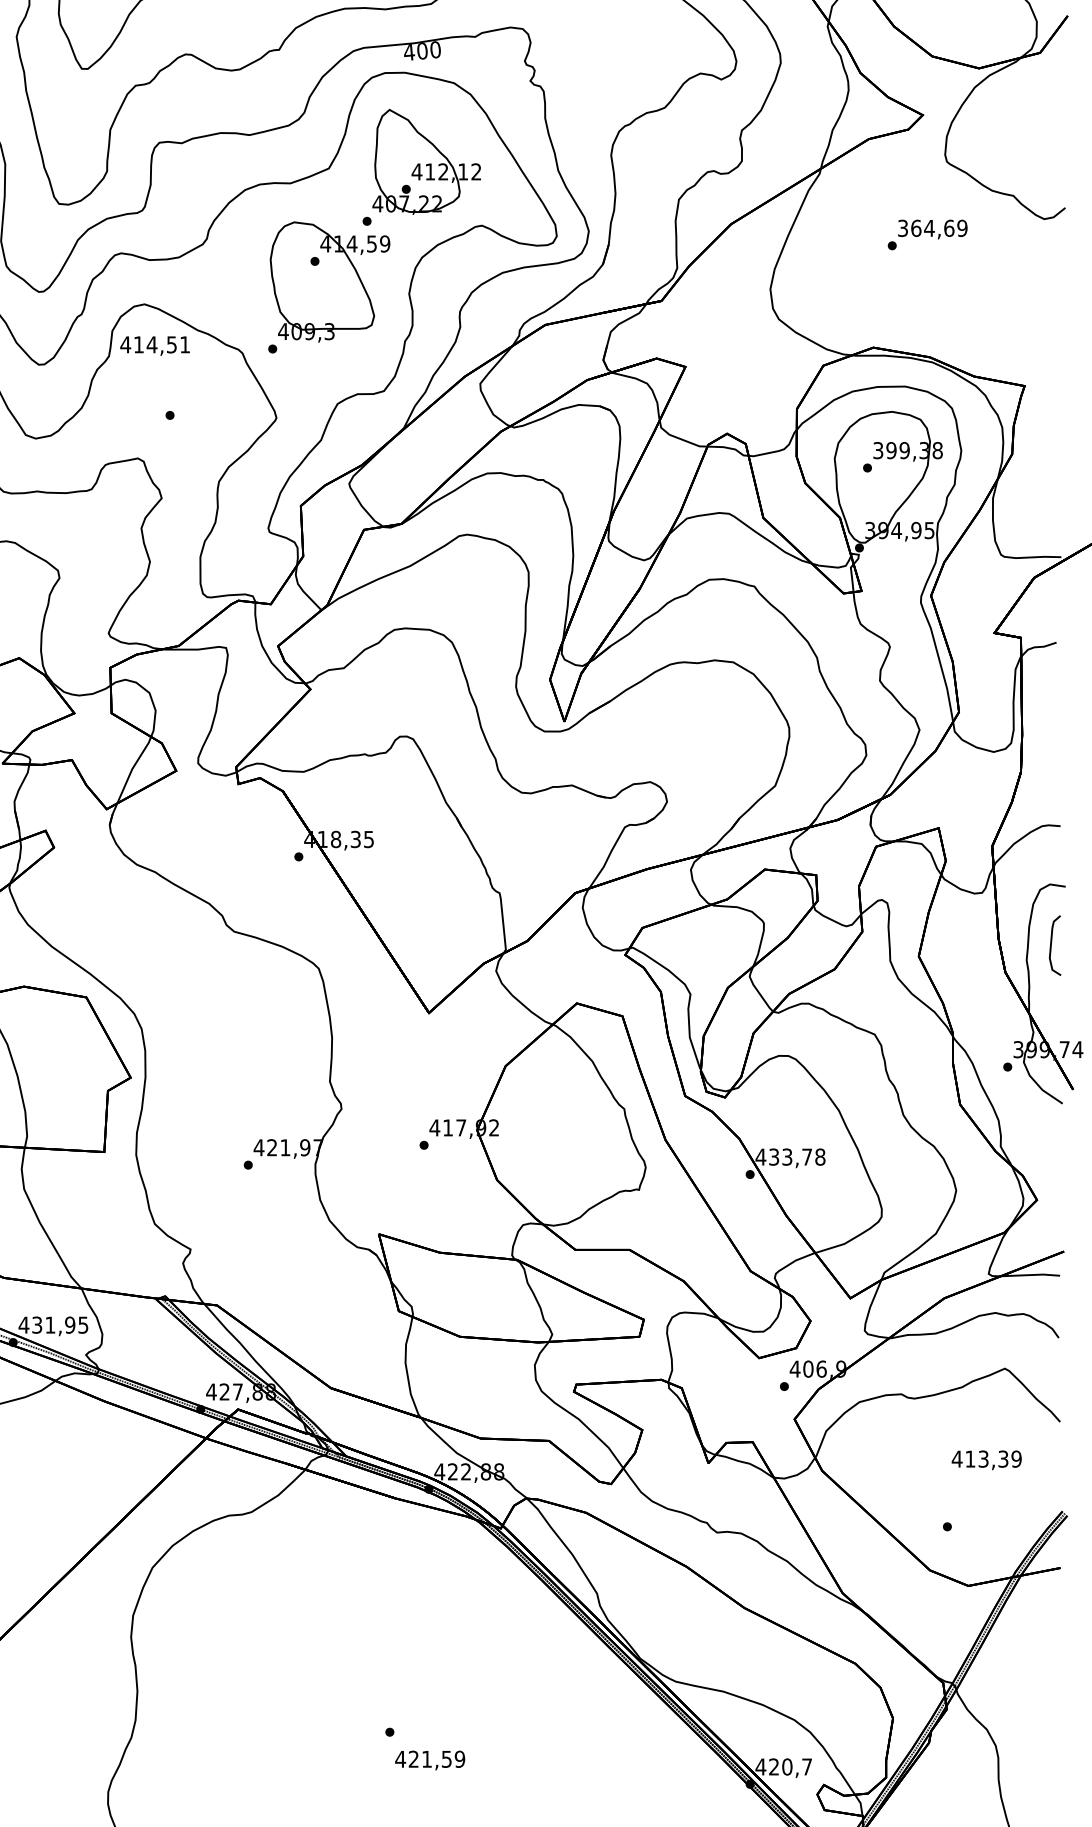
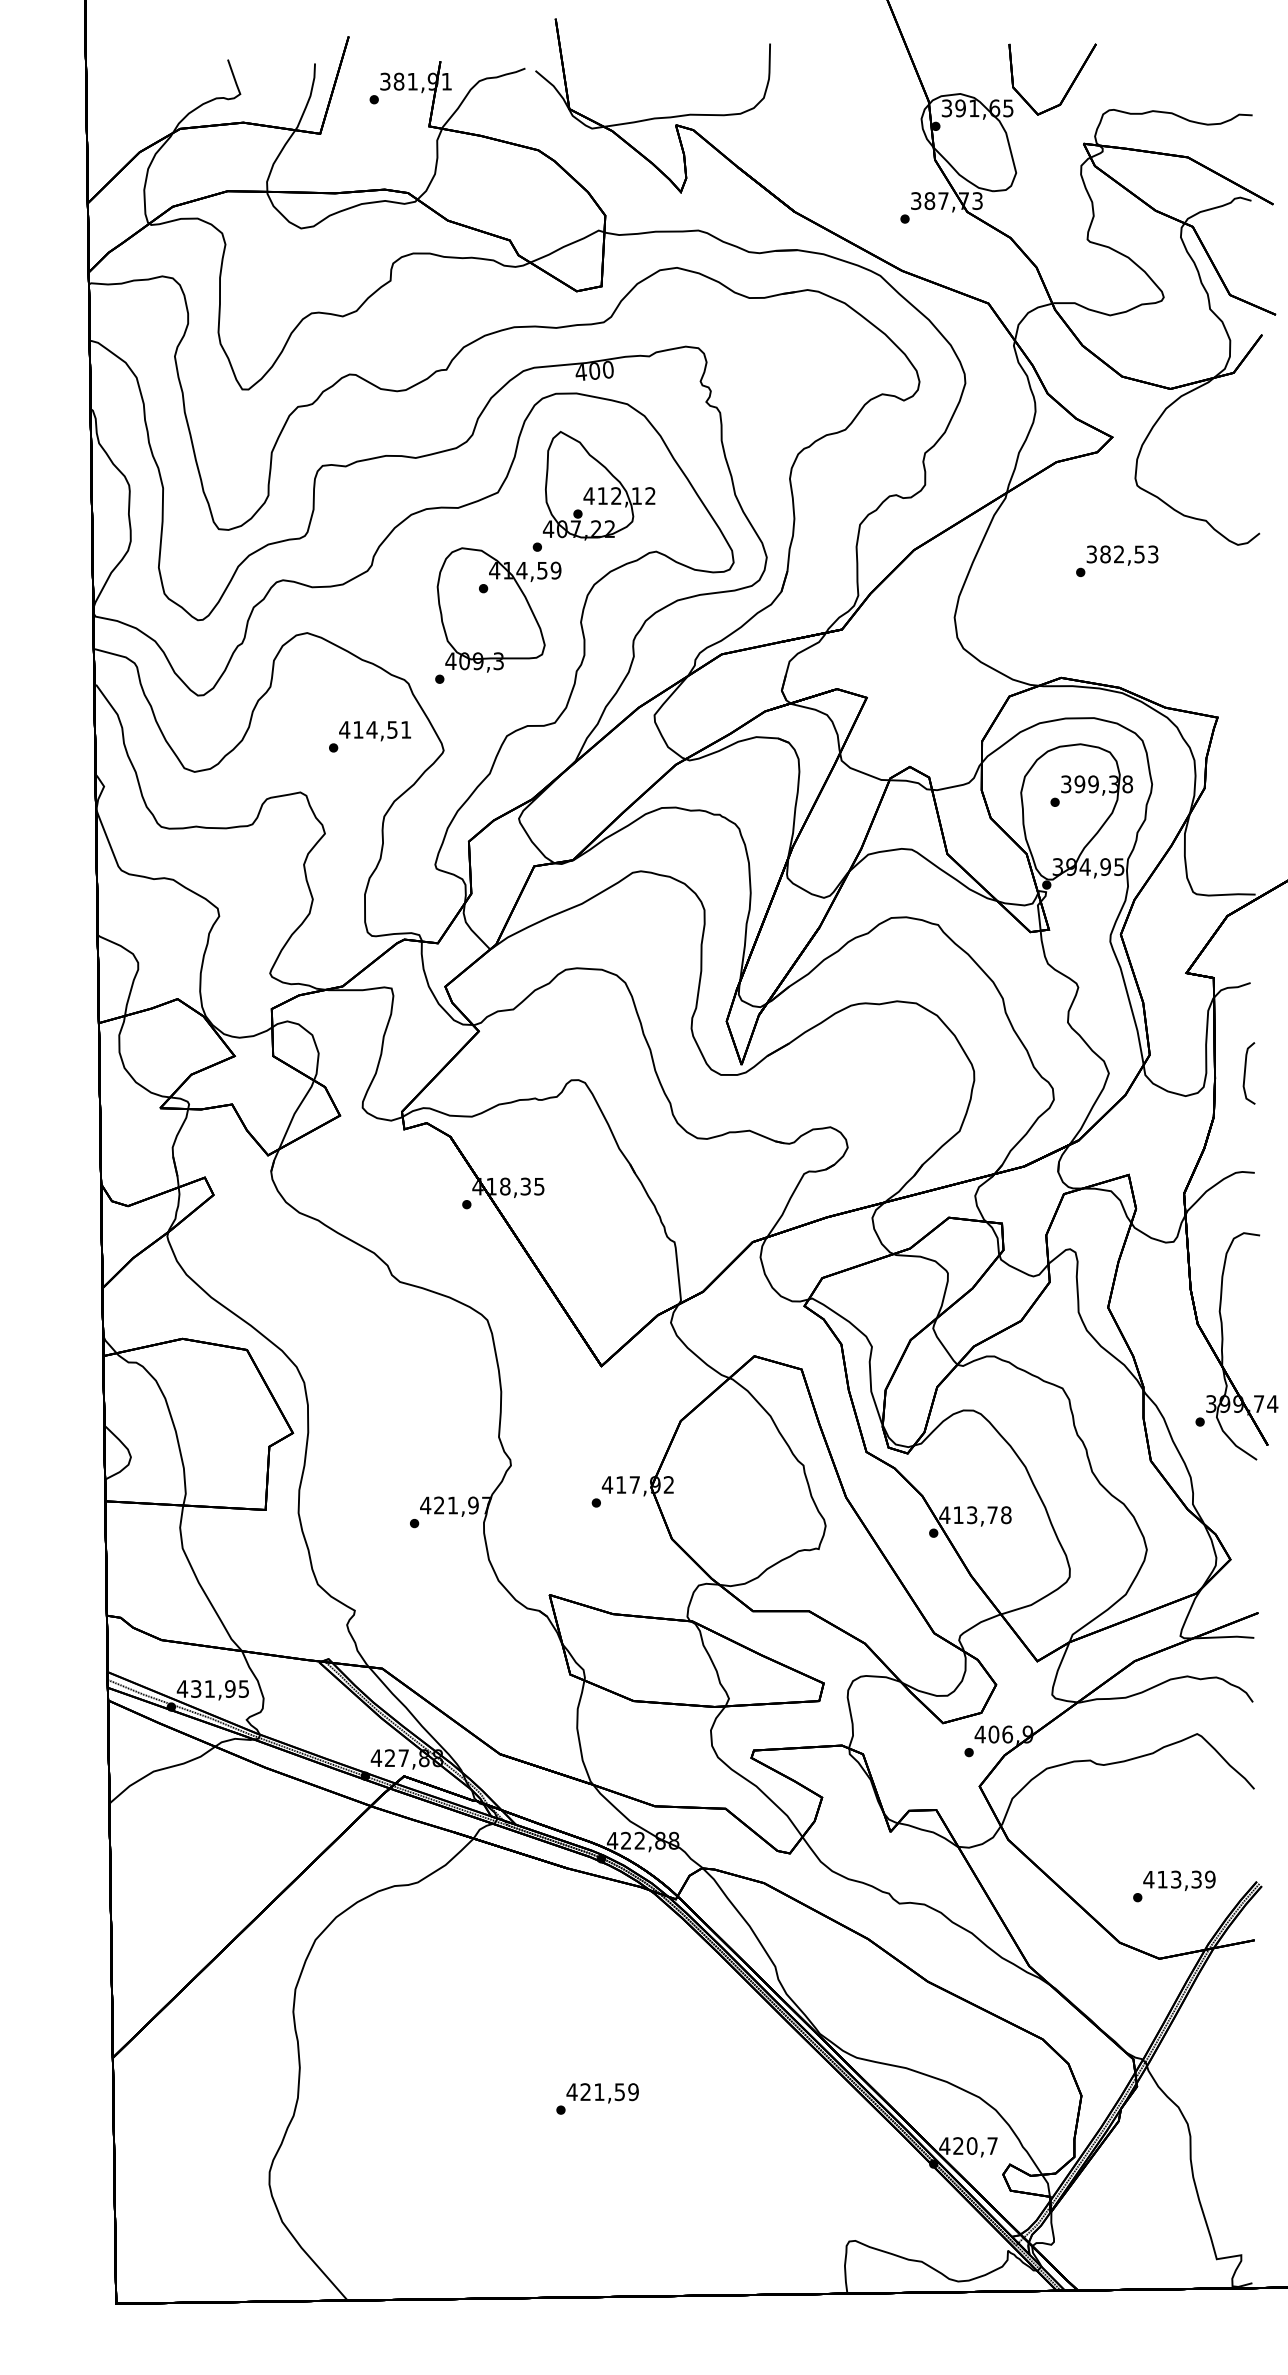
text: (939, 228) -> (1129, 554), 364,69 -> 382,53
text: (154, 346) -> (374, 731), moved
curve: (1051, 945) -> (1245, 1073), moved
text: (774, 1157) -> (958, 1515), 433,78 -> 413,78
text: (986, 1459) -> (1179, 1880), moved
text: (429, 1760) -> (602, 2093), moved

